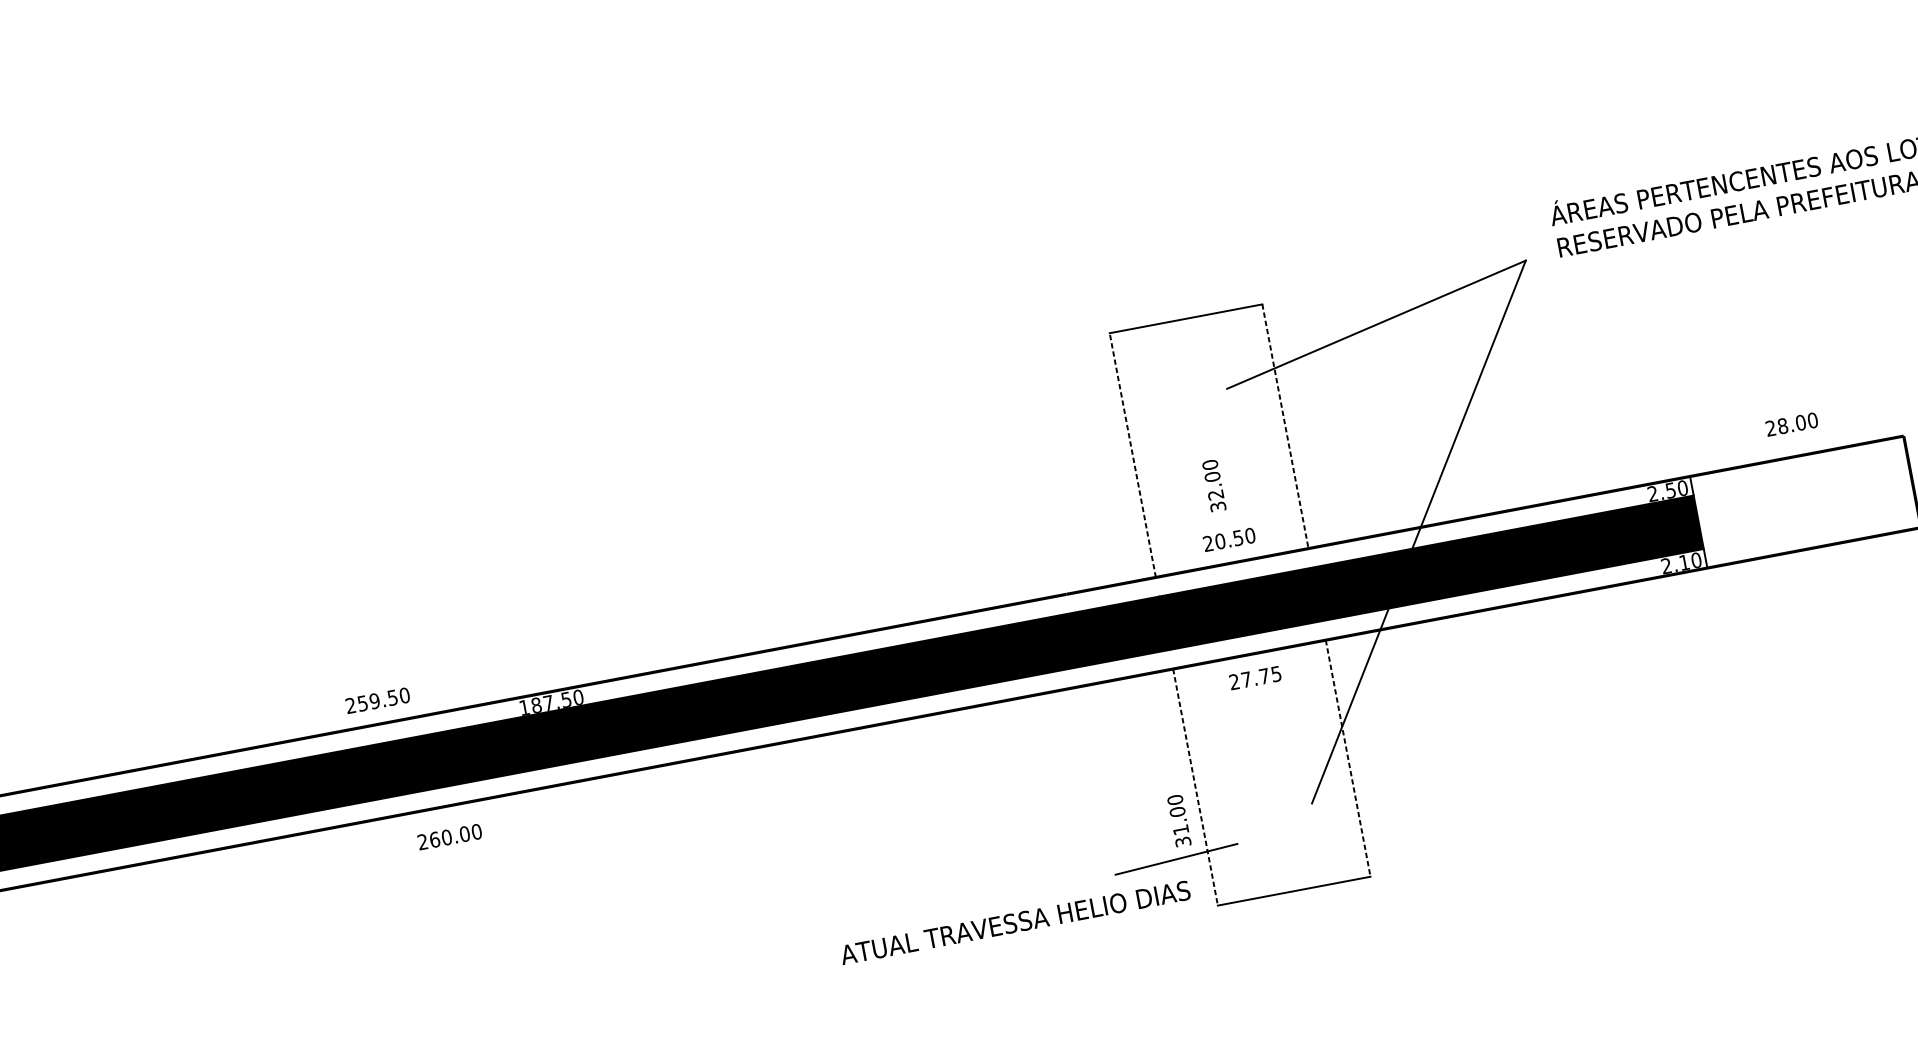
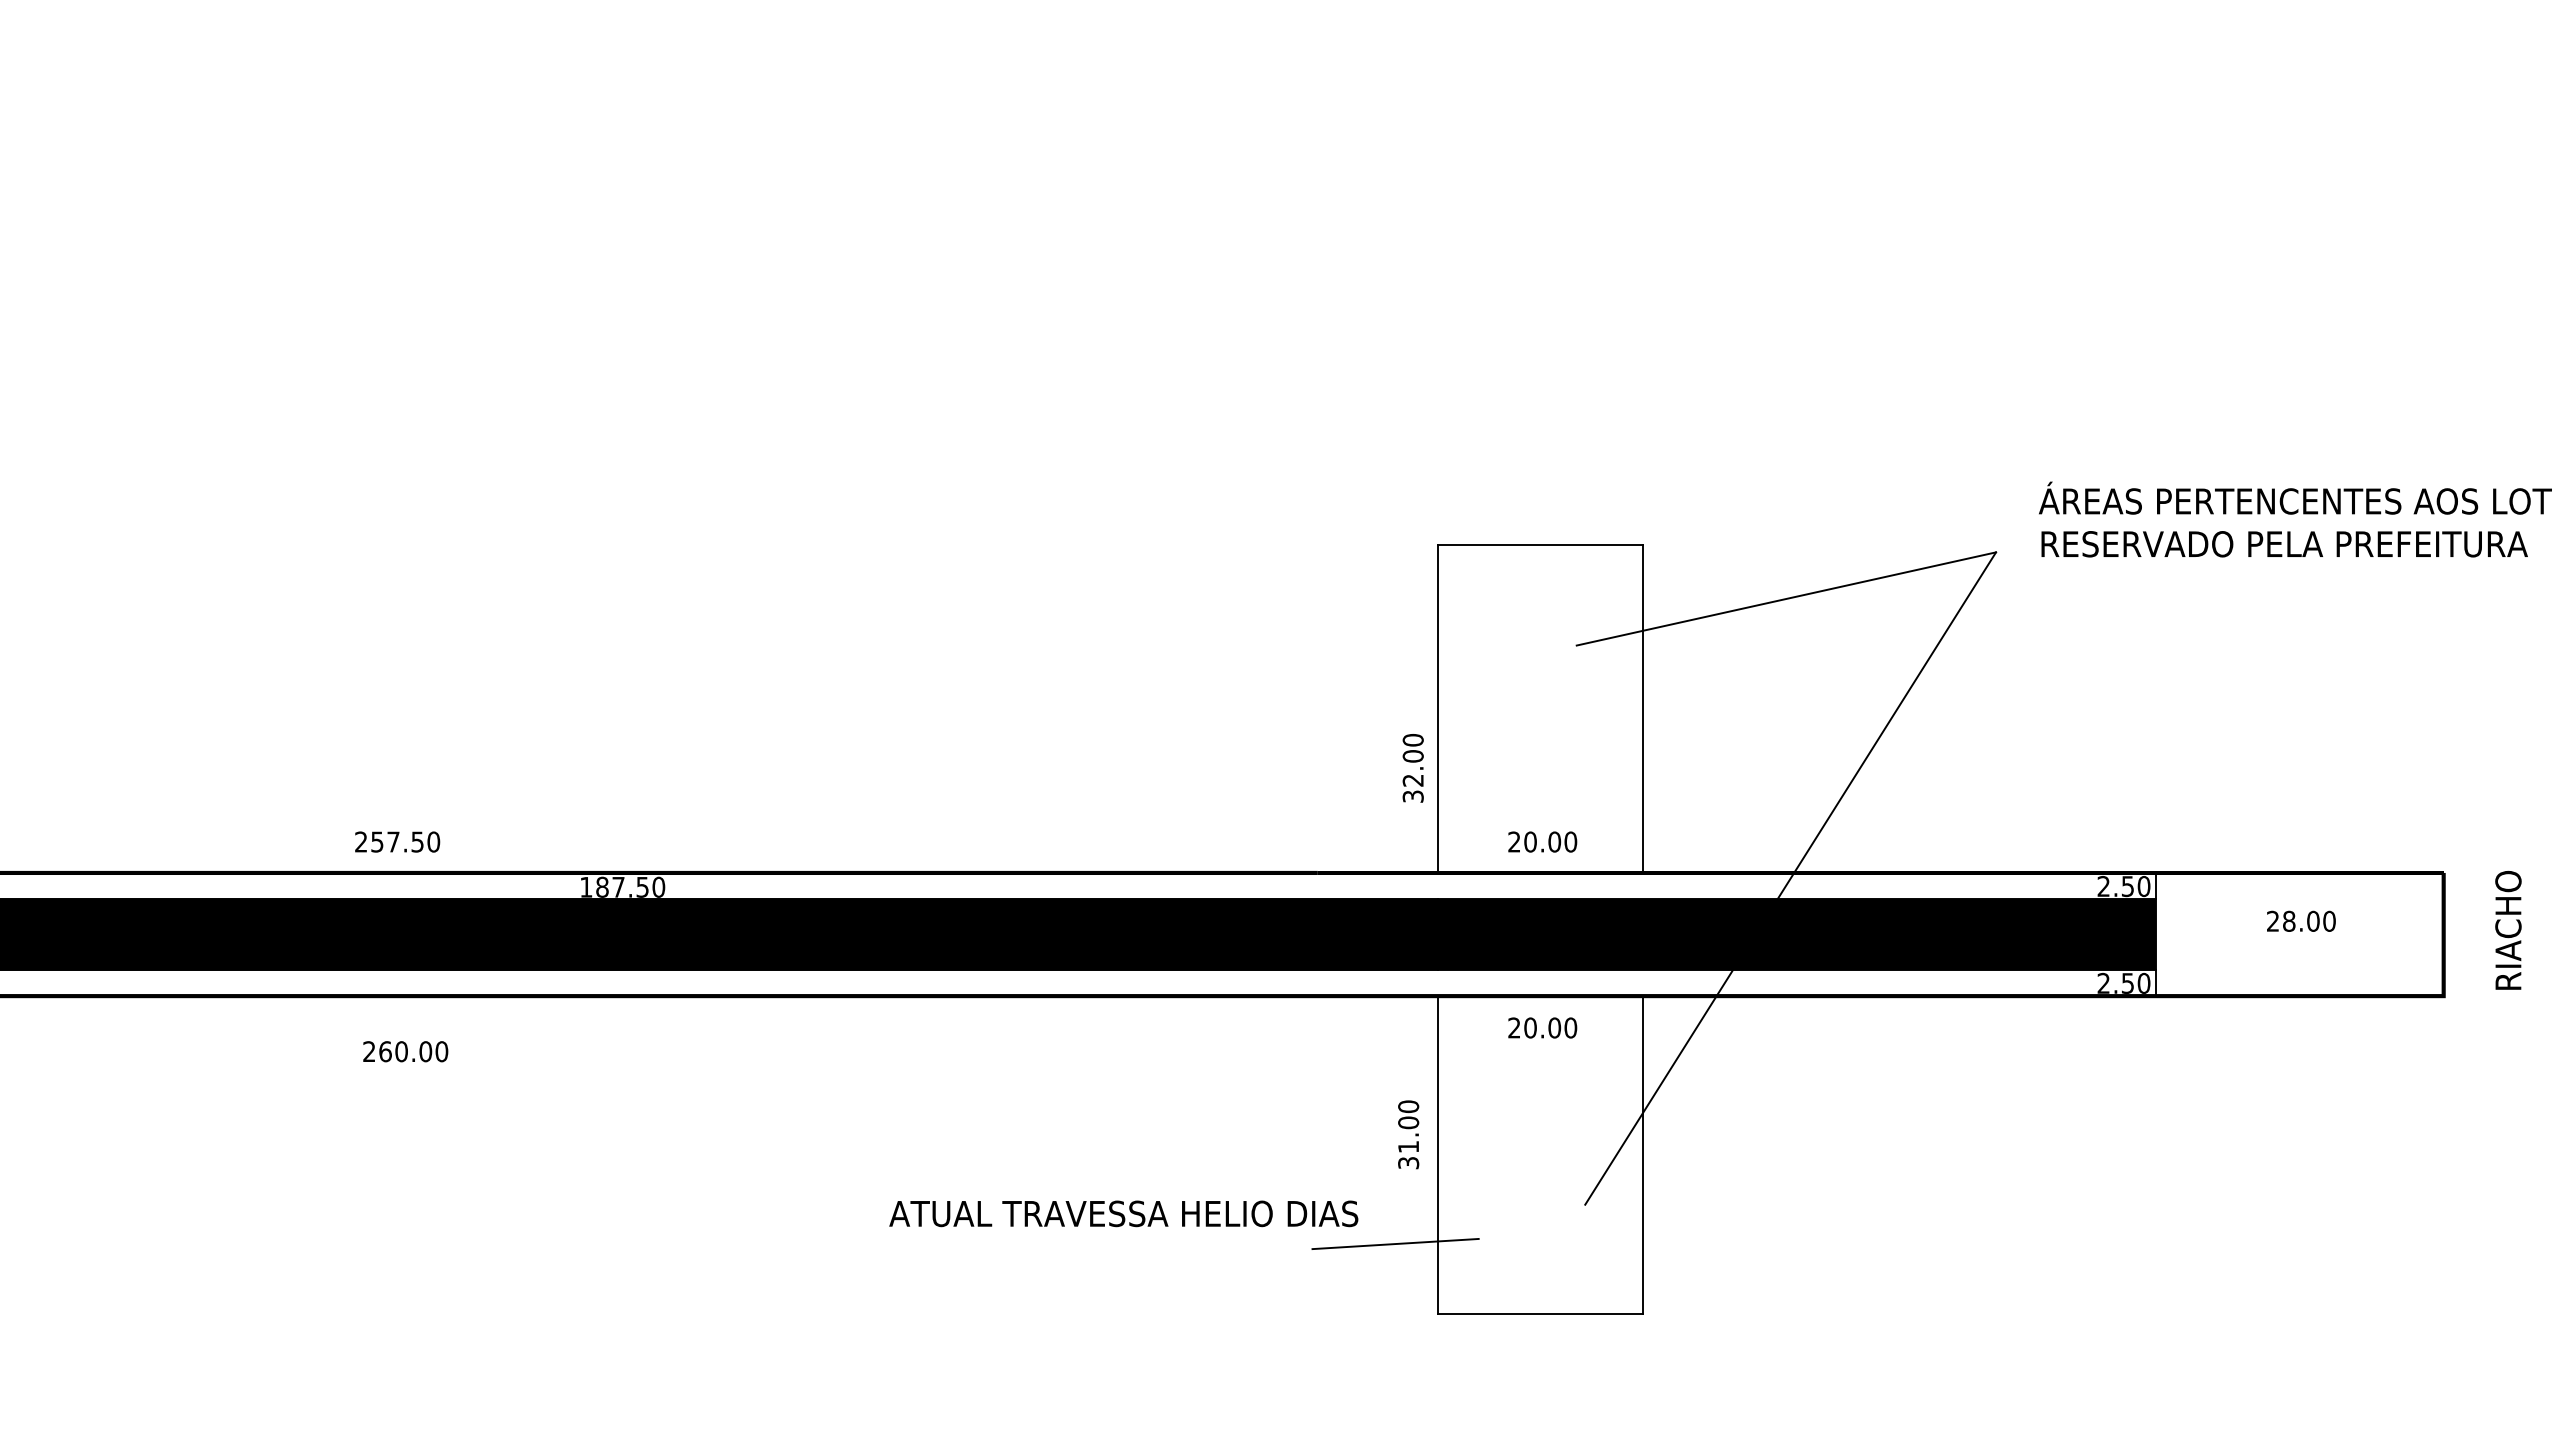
text: (1791, 423) -> (2301, 920), moved
line: (1285, 427) -> (1643, 709), dashed -> solid
line: (1132, 455) -> (1437, 708), dashed -> solid
text: (1213, 486) -> (1412, 768), moved
text: (1238, 537) -> (1554, 841), 20.50 -> 20.00
text: (1684, 562) -> (2127, 983), 2.10 -> 2.50
text: (1261, 676) -> (1550, 1027), 27.75 -> 20.00
text: (374, 700) -> (393, 841), 259.50 -> 257.50
line: (1348, 758) -> (1643, 1155), dashed -> solid
line: (1195, 787) -> (1437, 1155), dashed -> solid
text: (1179, 820) -> (1408, 1134), moved
text: (449, 836) -> (405, 1051), moved
text: (1015, 922) -> (1123, 1213), moved

